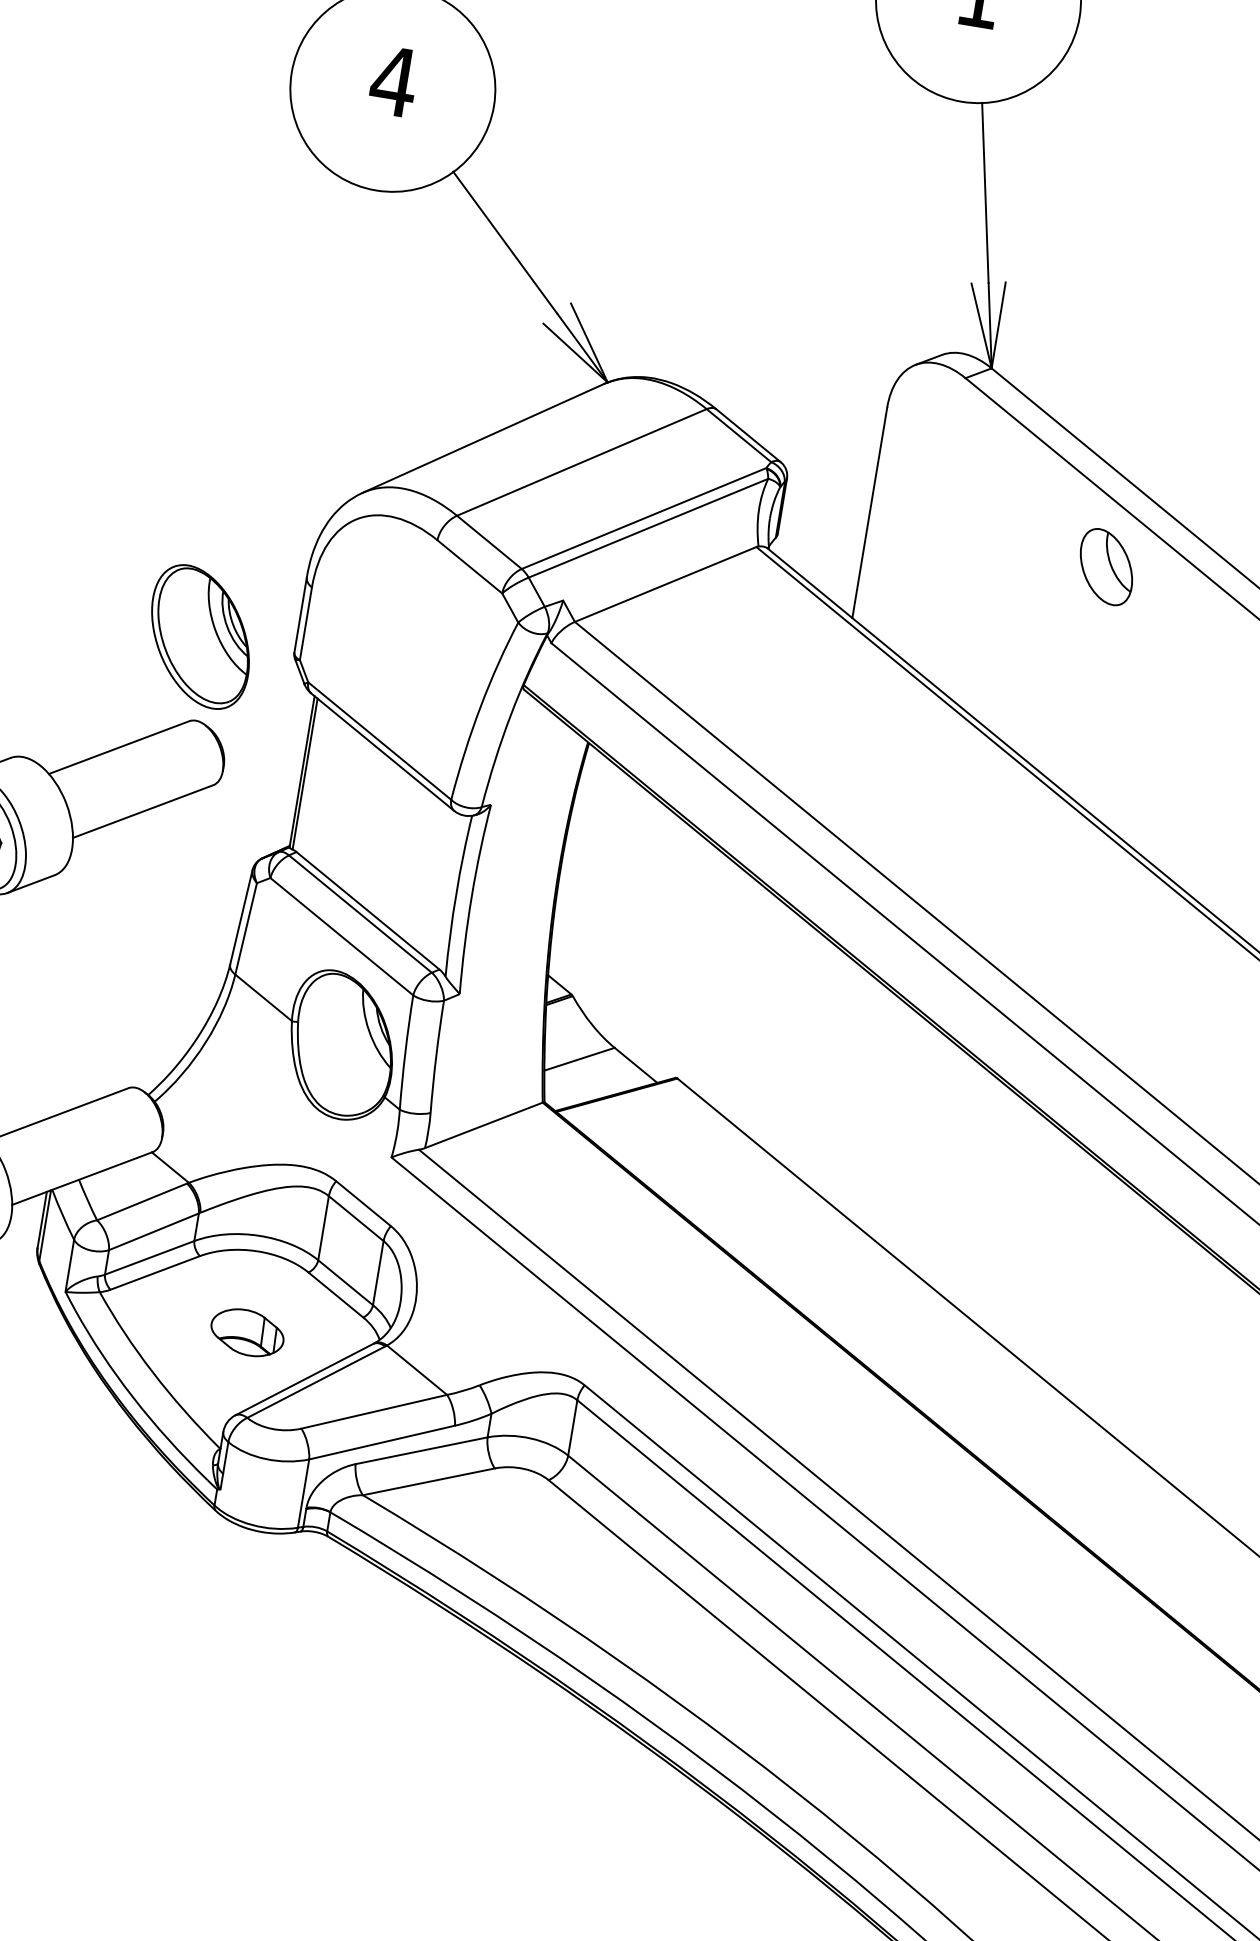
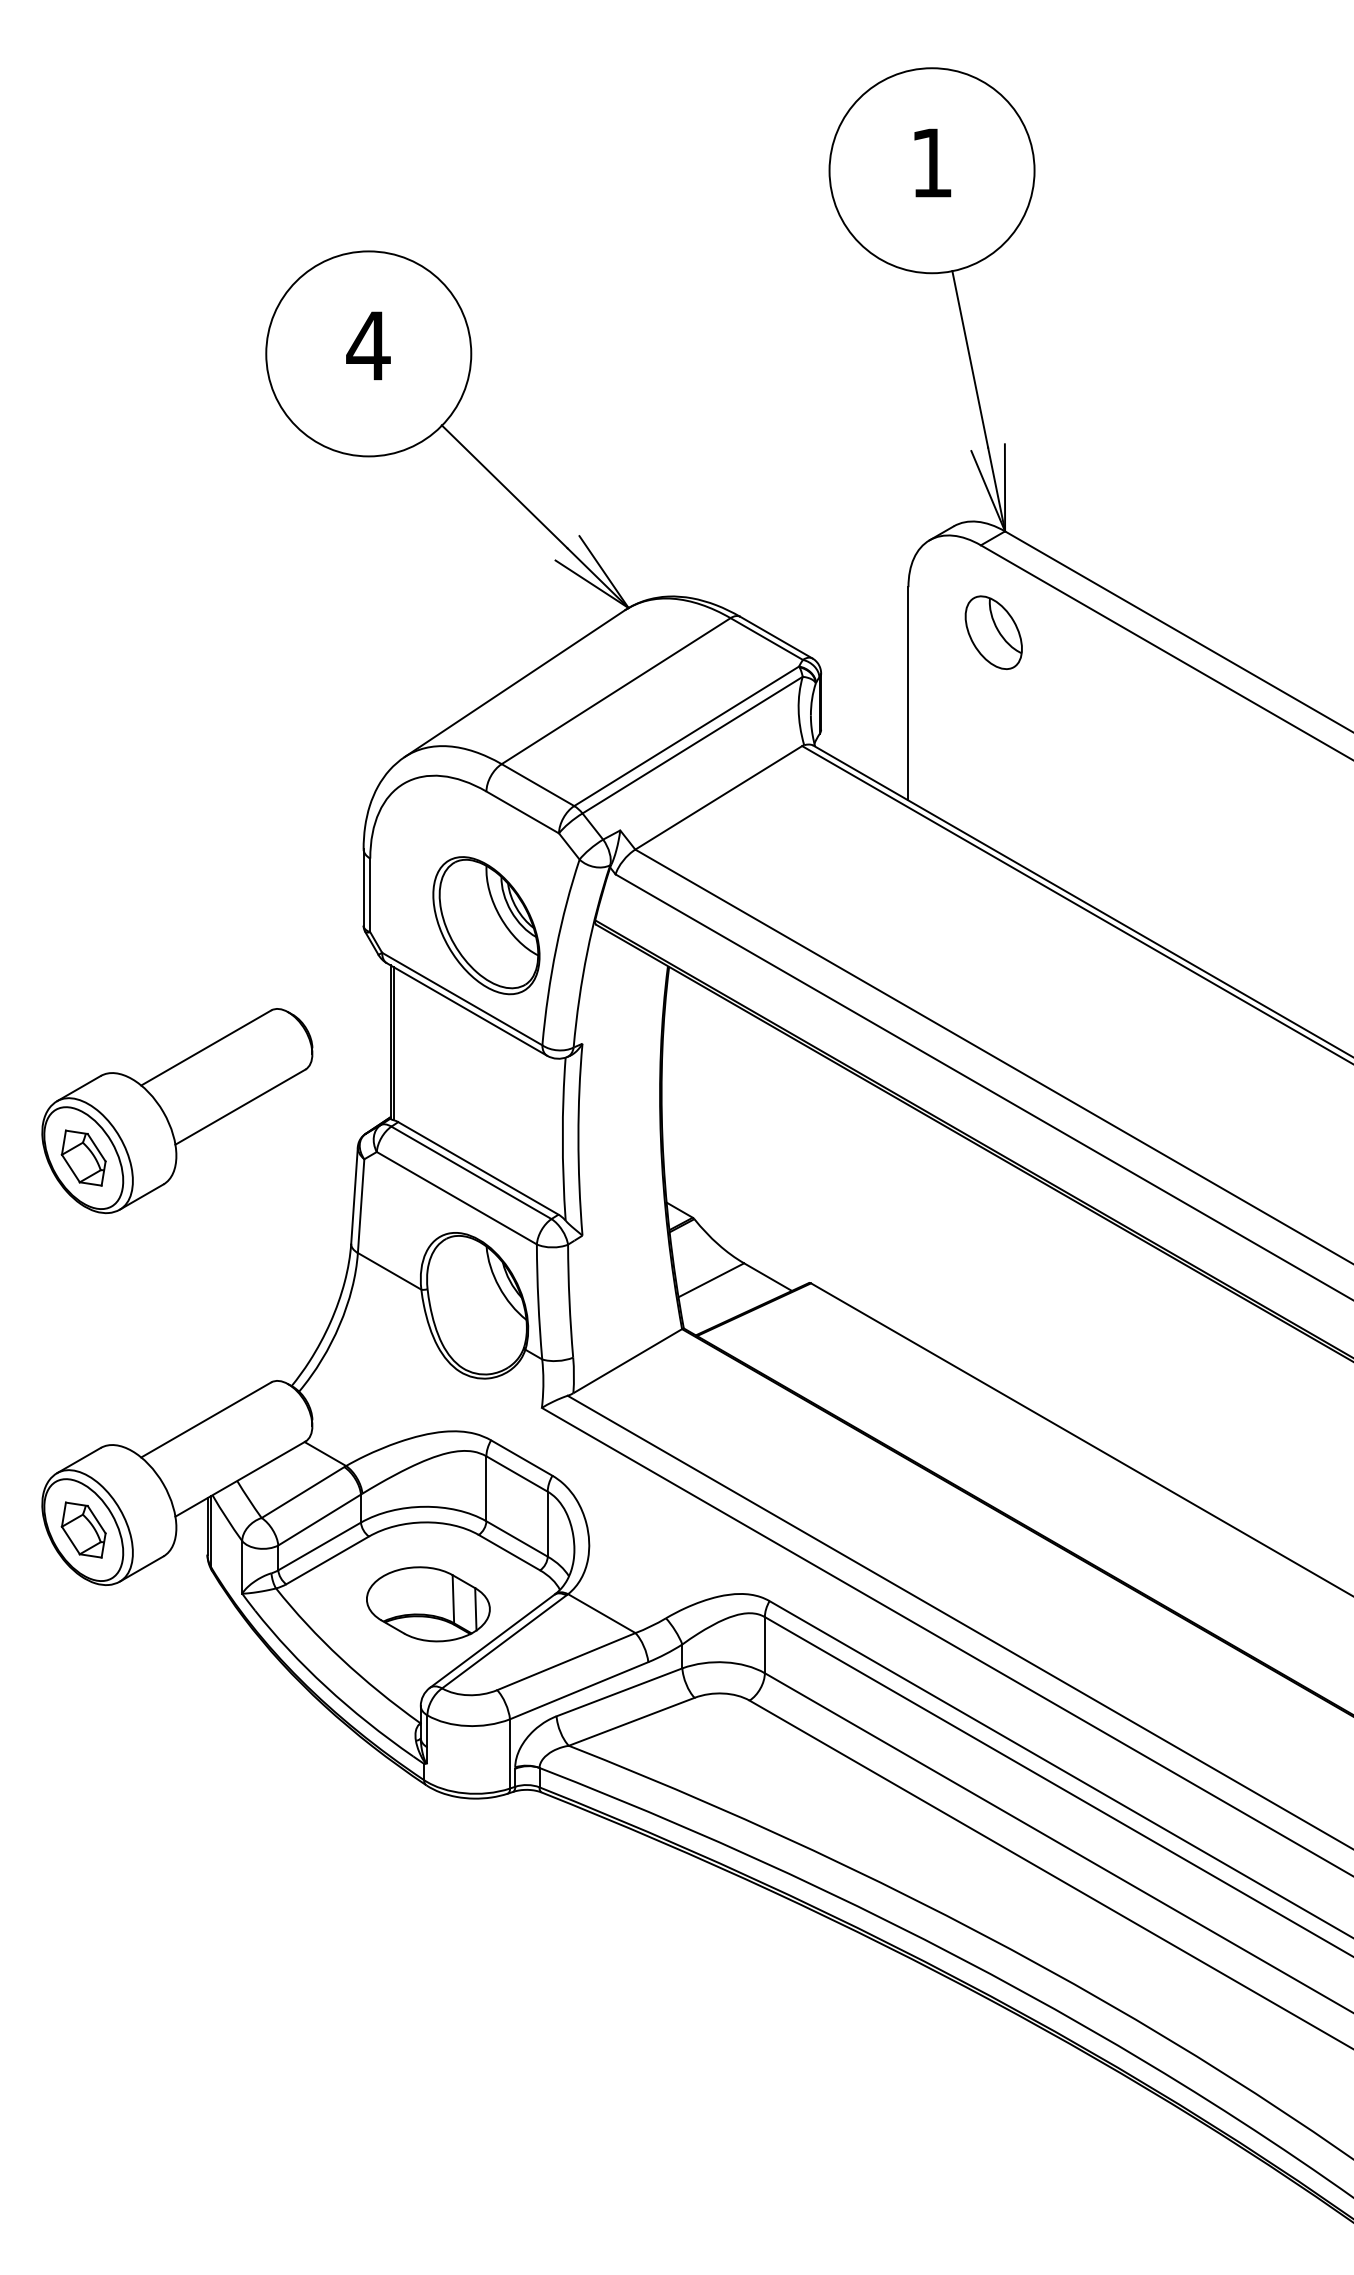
part: (1106, 566) -> (993, 632), moved
part: (200, 636) -> (486, 925), moved
part: (247, 1332) -> (428, 1604), size x1.67

